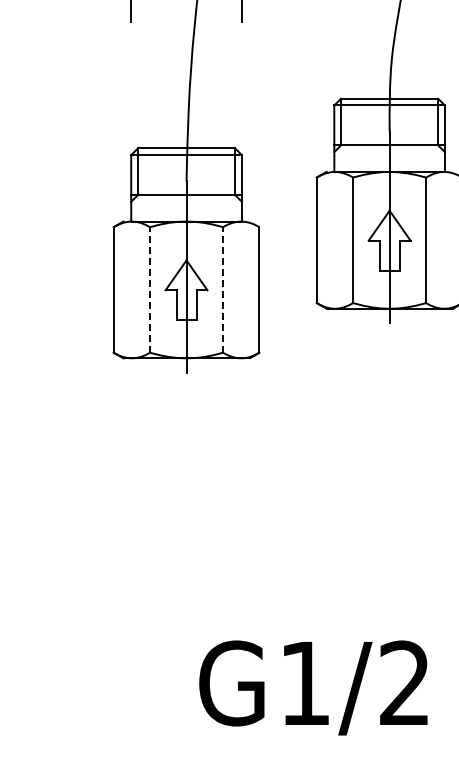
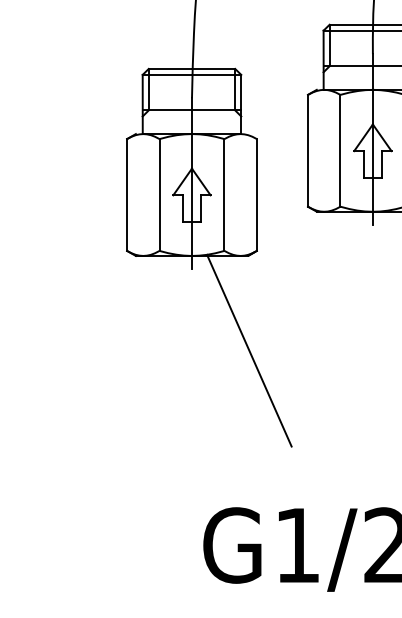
line: (150, 289) -> (159, 194), dashed -> solid
line: (223, 289) -> (224, 194), dashed -> solid
line: (250, 464) -> (248, 350), added

